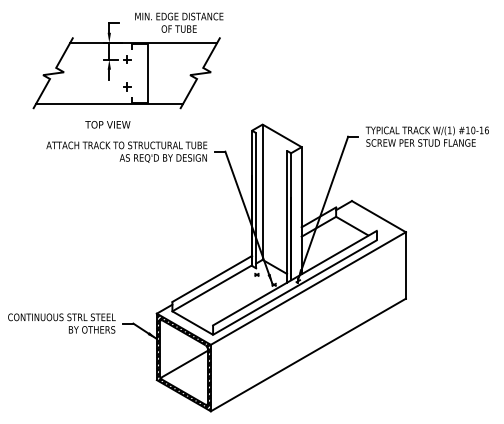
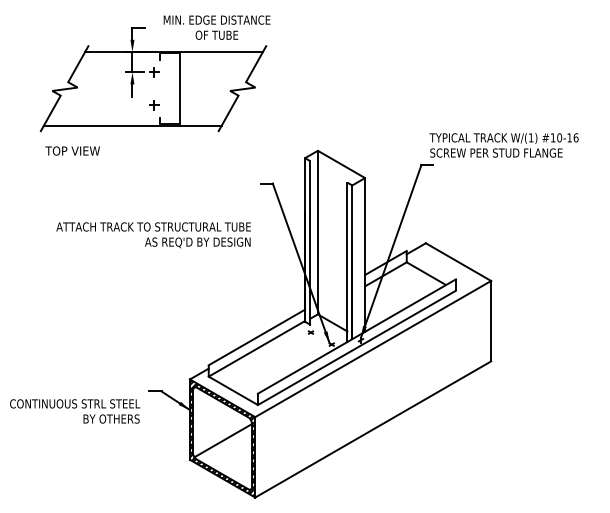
text: (107, 124) -> (72, 150), moved
text: (426, 136) -> (503, 145), moved
text: (126, 152) -> (153, 235), moved
text: (62, 323) -> (75, 411), moved

